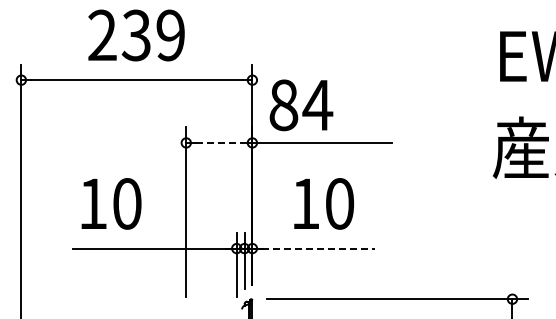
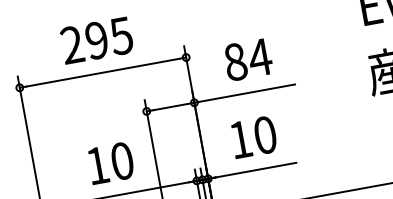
text: (152, 35) -> (108, 38), 239 -> 295
text: (301, 105) -> (248, 59), moved
line: (219, 142) -> (170, 106), dashed -> solid
text: (111, 203) -> (110, 162), moved
line: (318, 248) -> (255, 170), dashed -> solid

